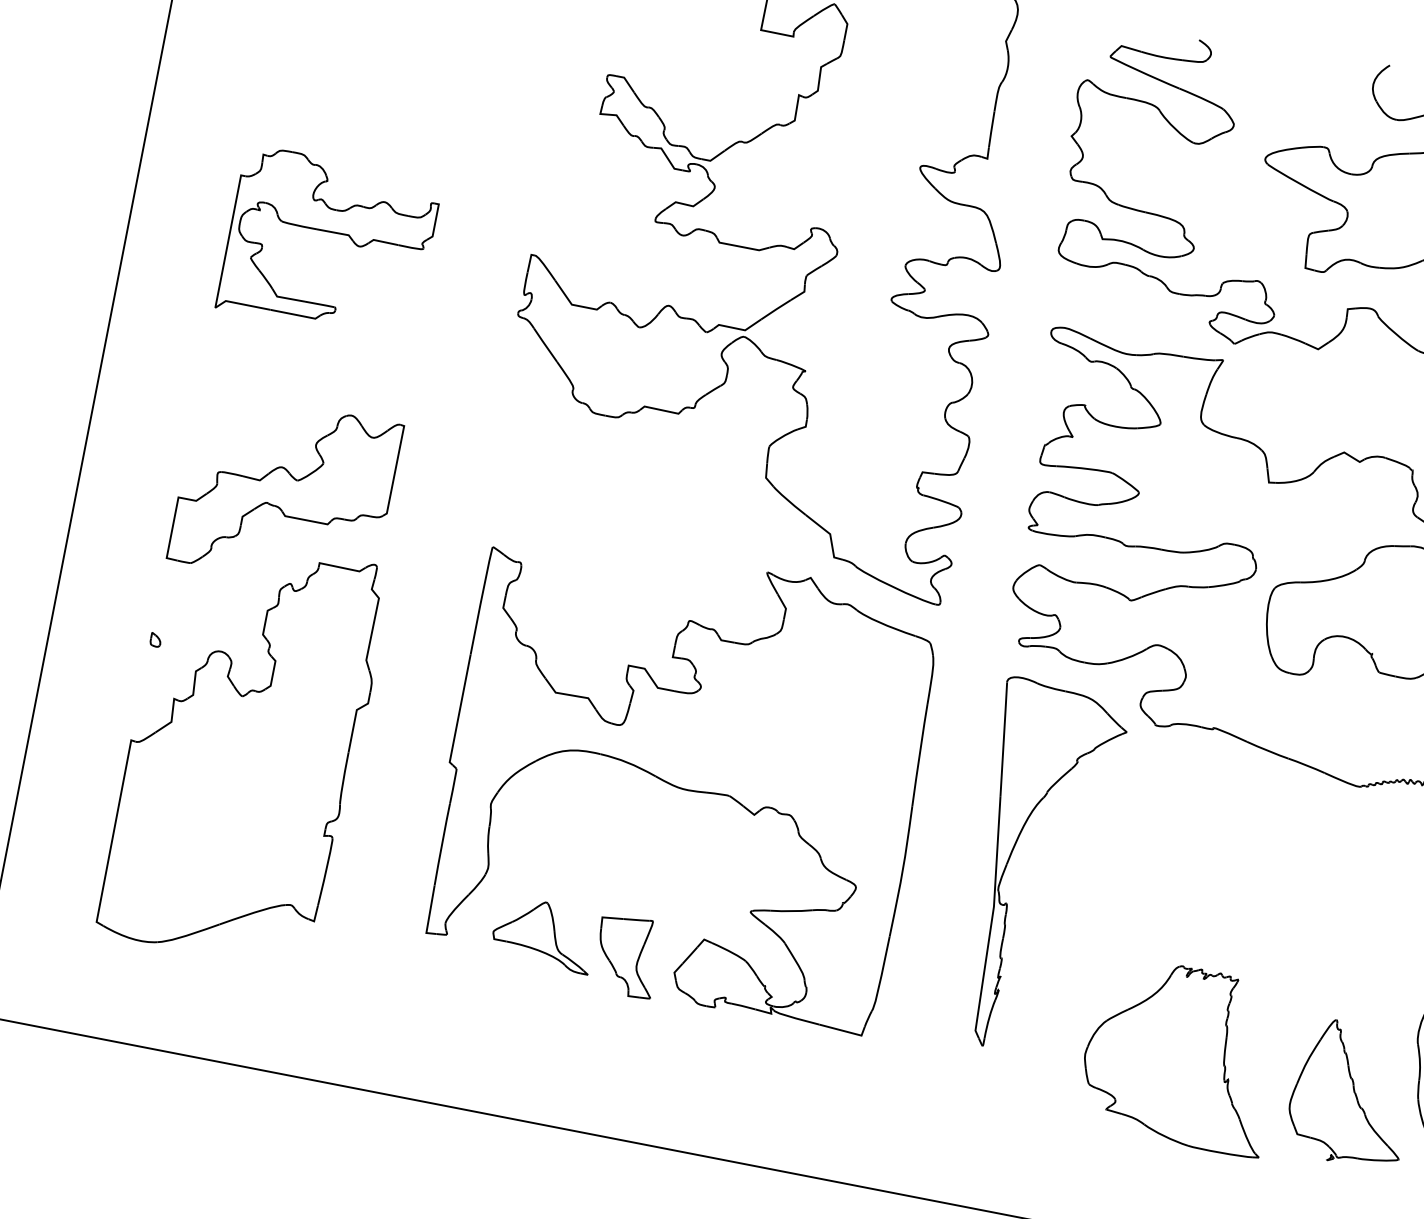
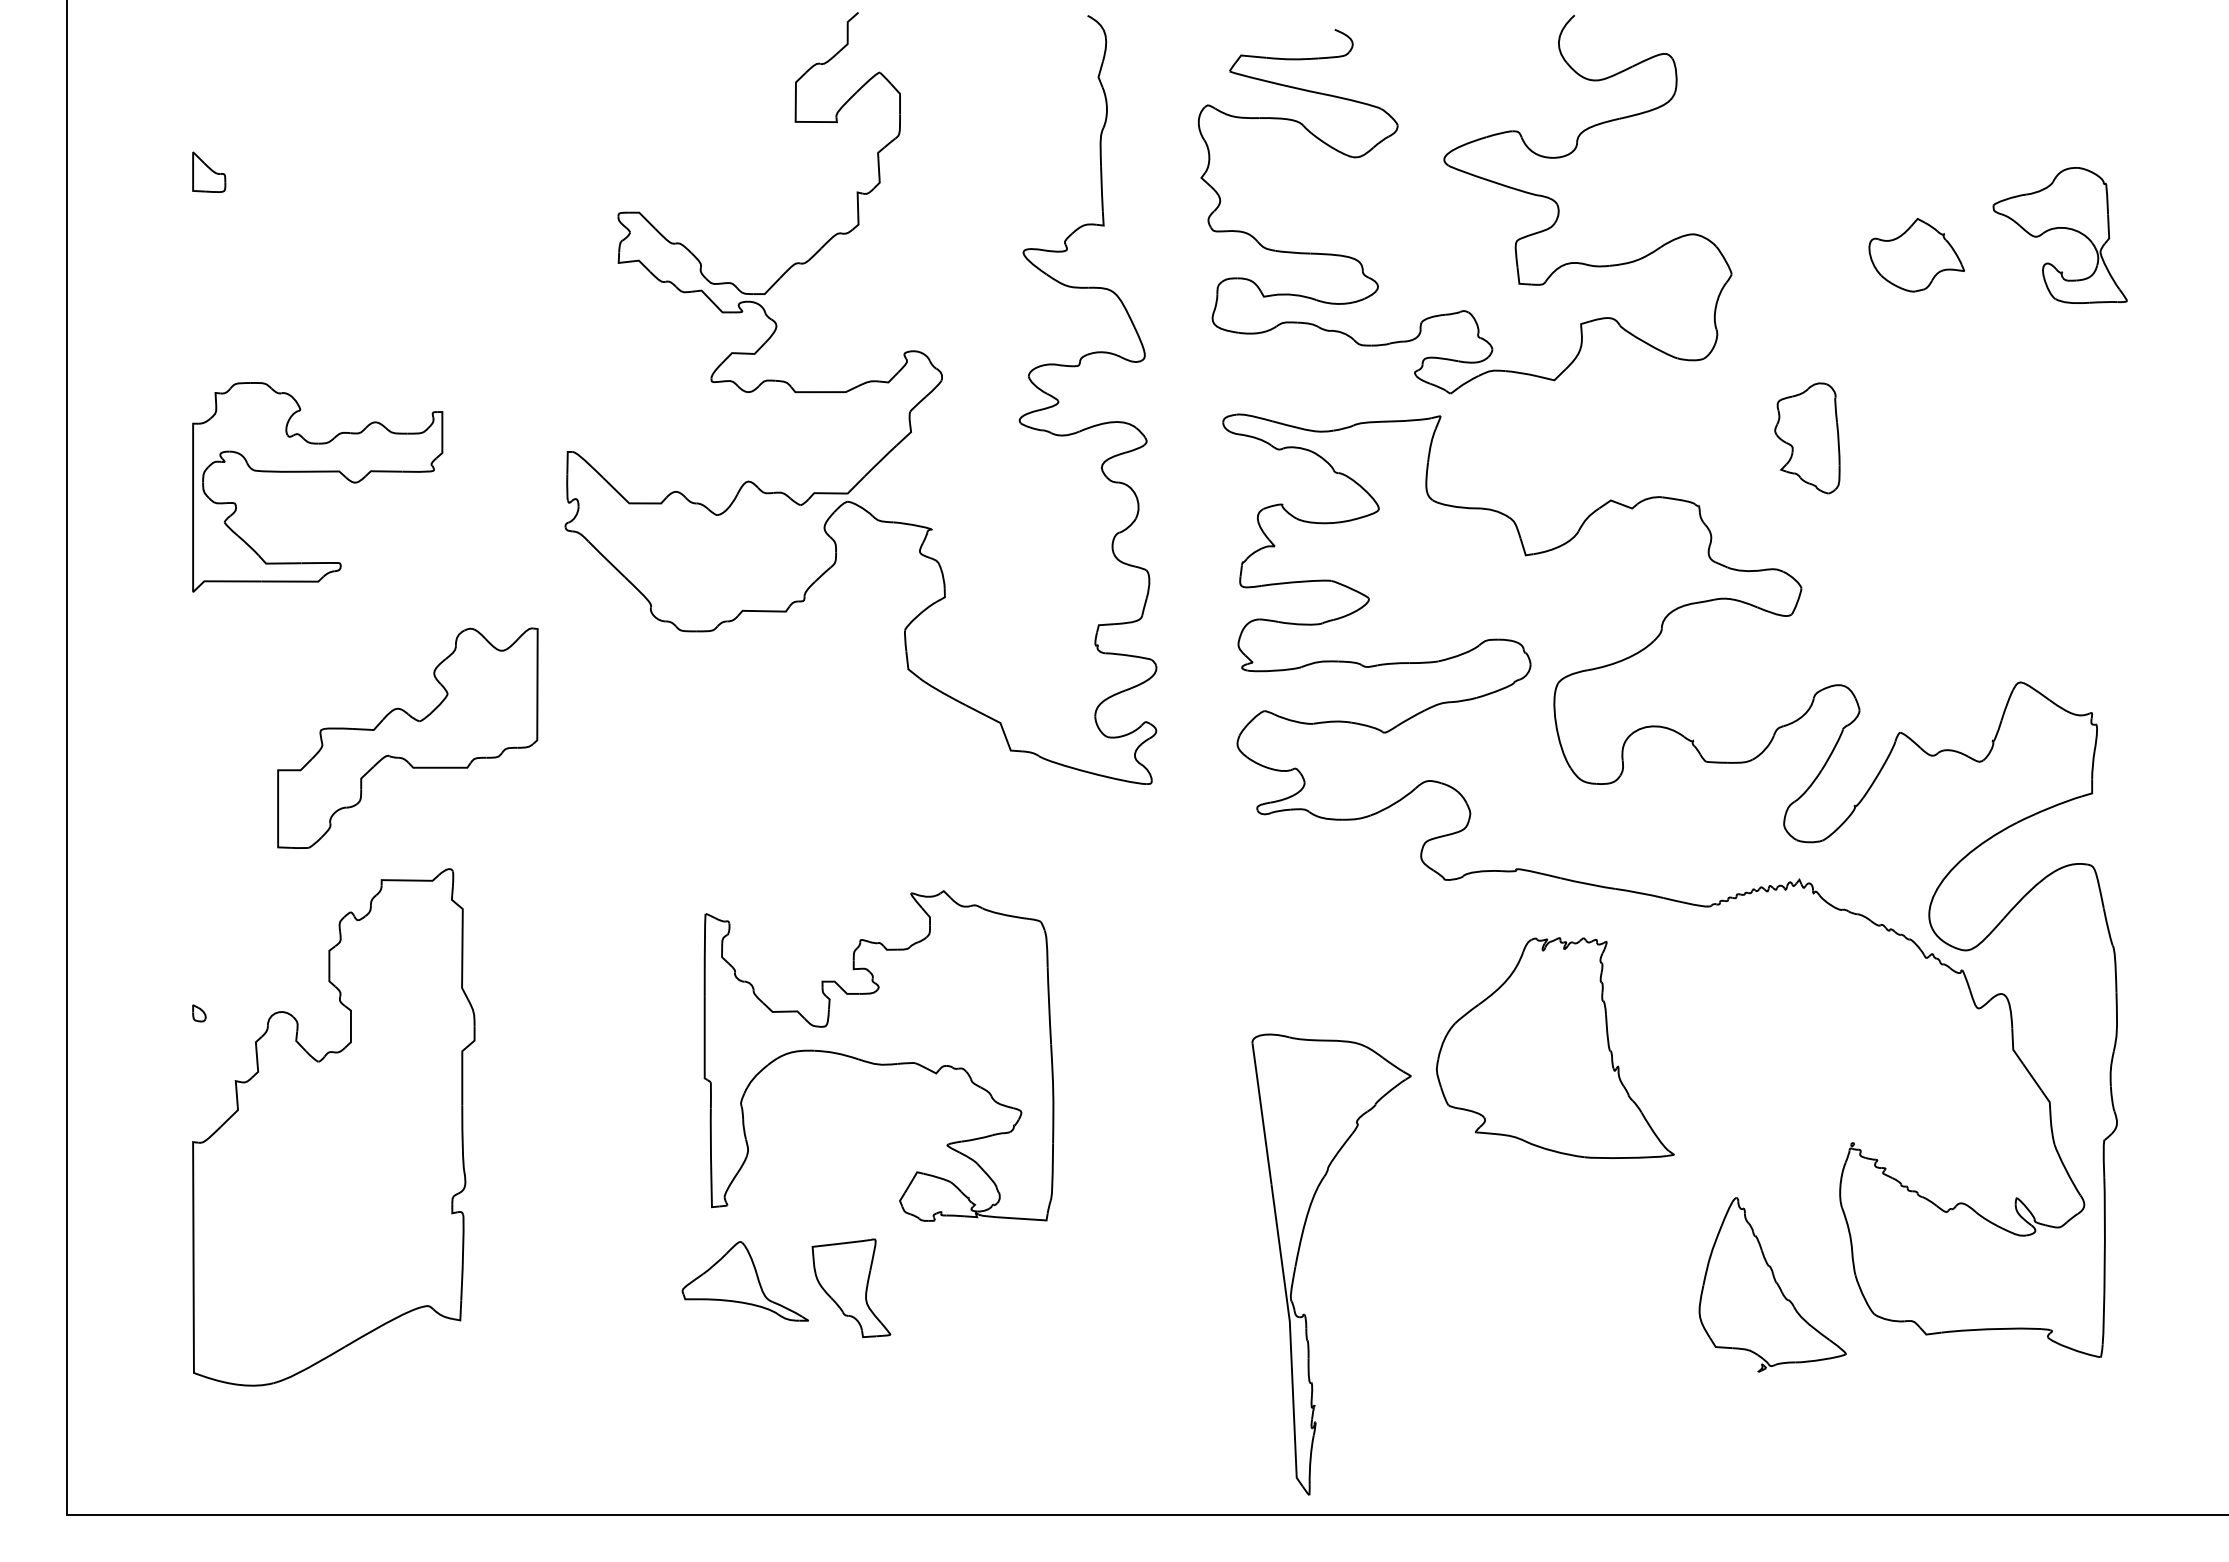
part: (285, 491) -> (407, 737), moved
part: (683, 776) -> (878, 1055), size x0.6
part: (1010, 857) -> (1298, 1257), moved
part: (1181, 1055) -> (1555, 1047), moved

